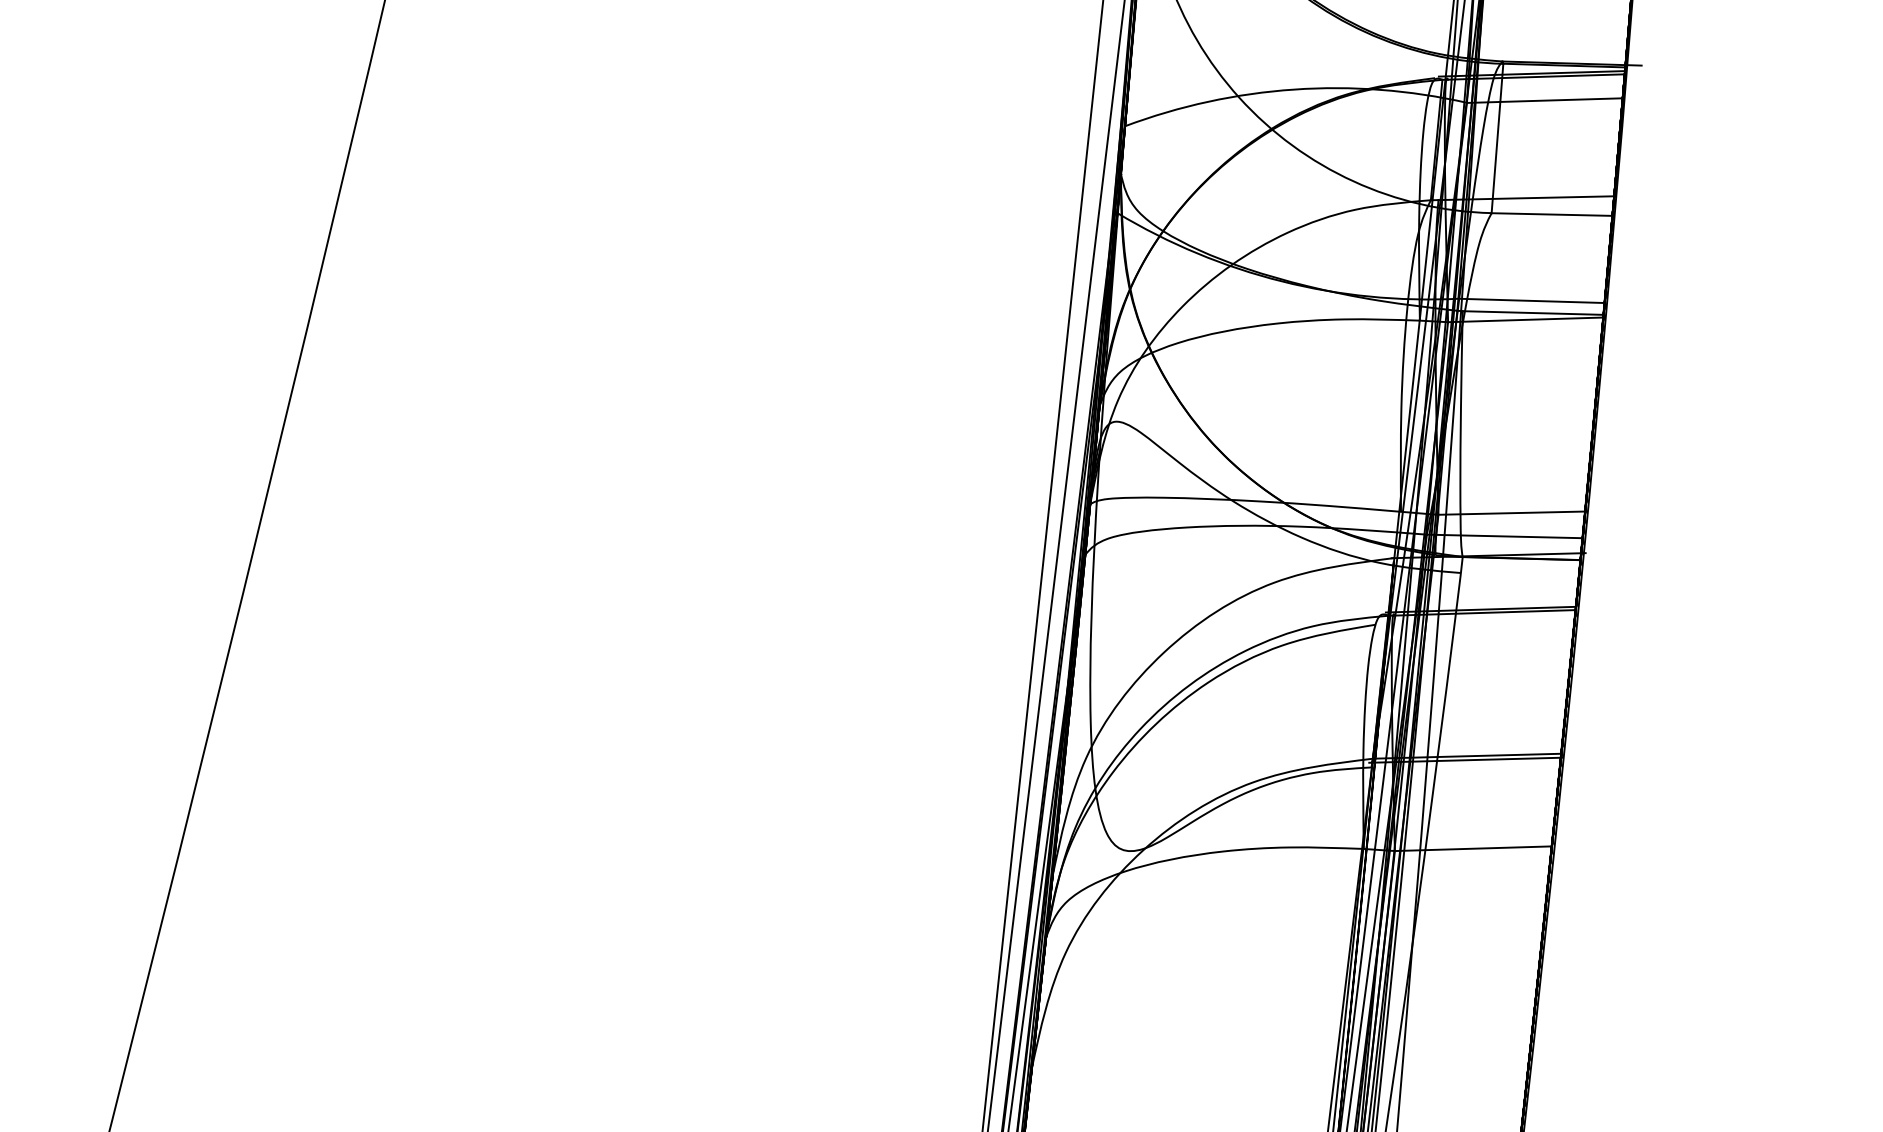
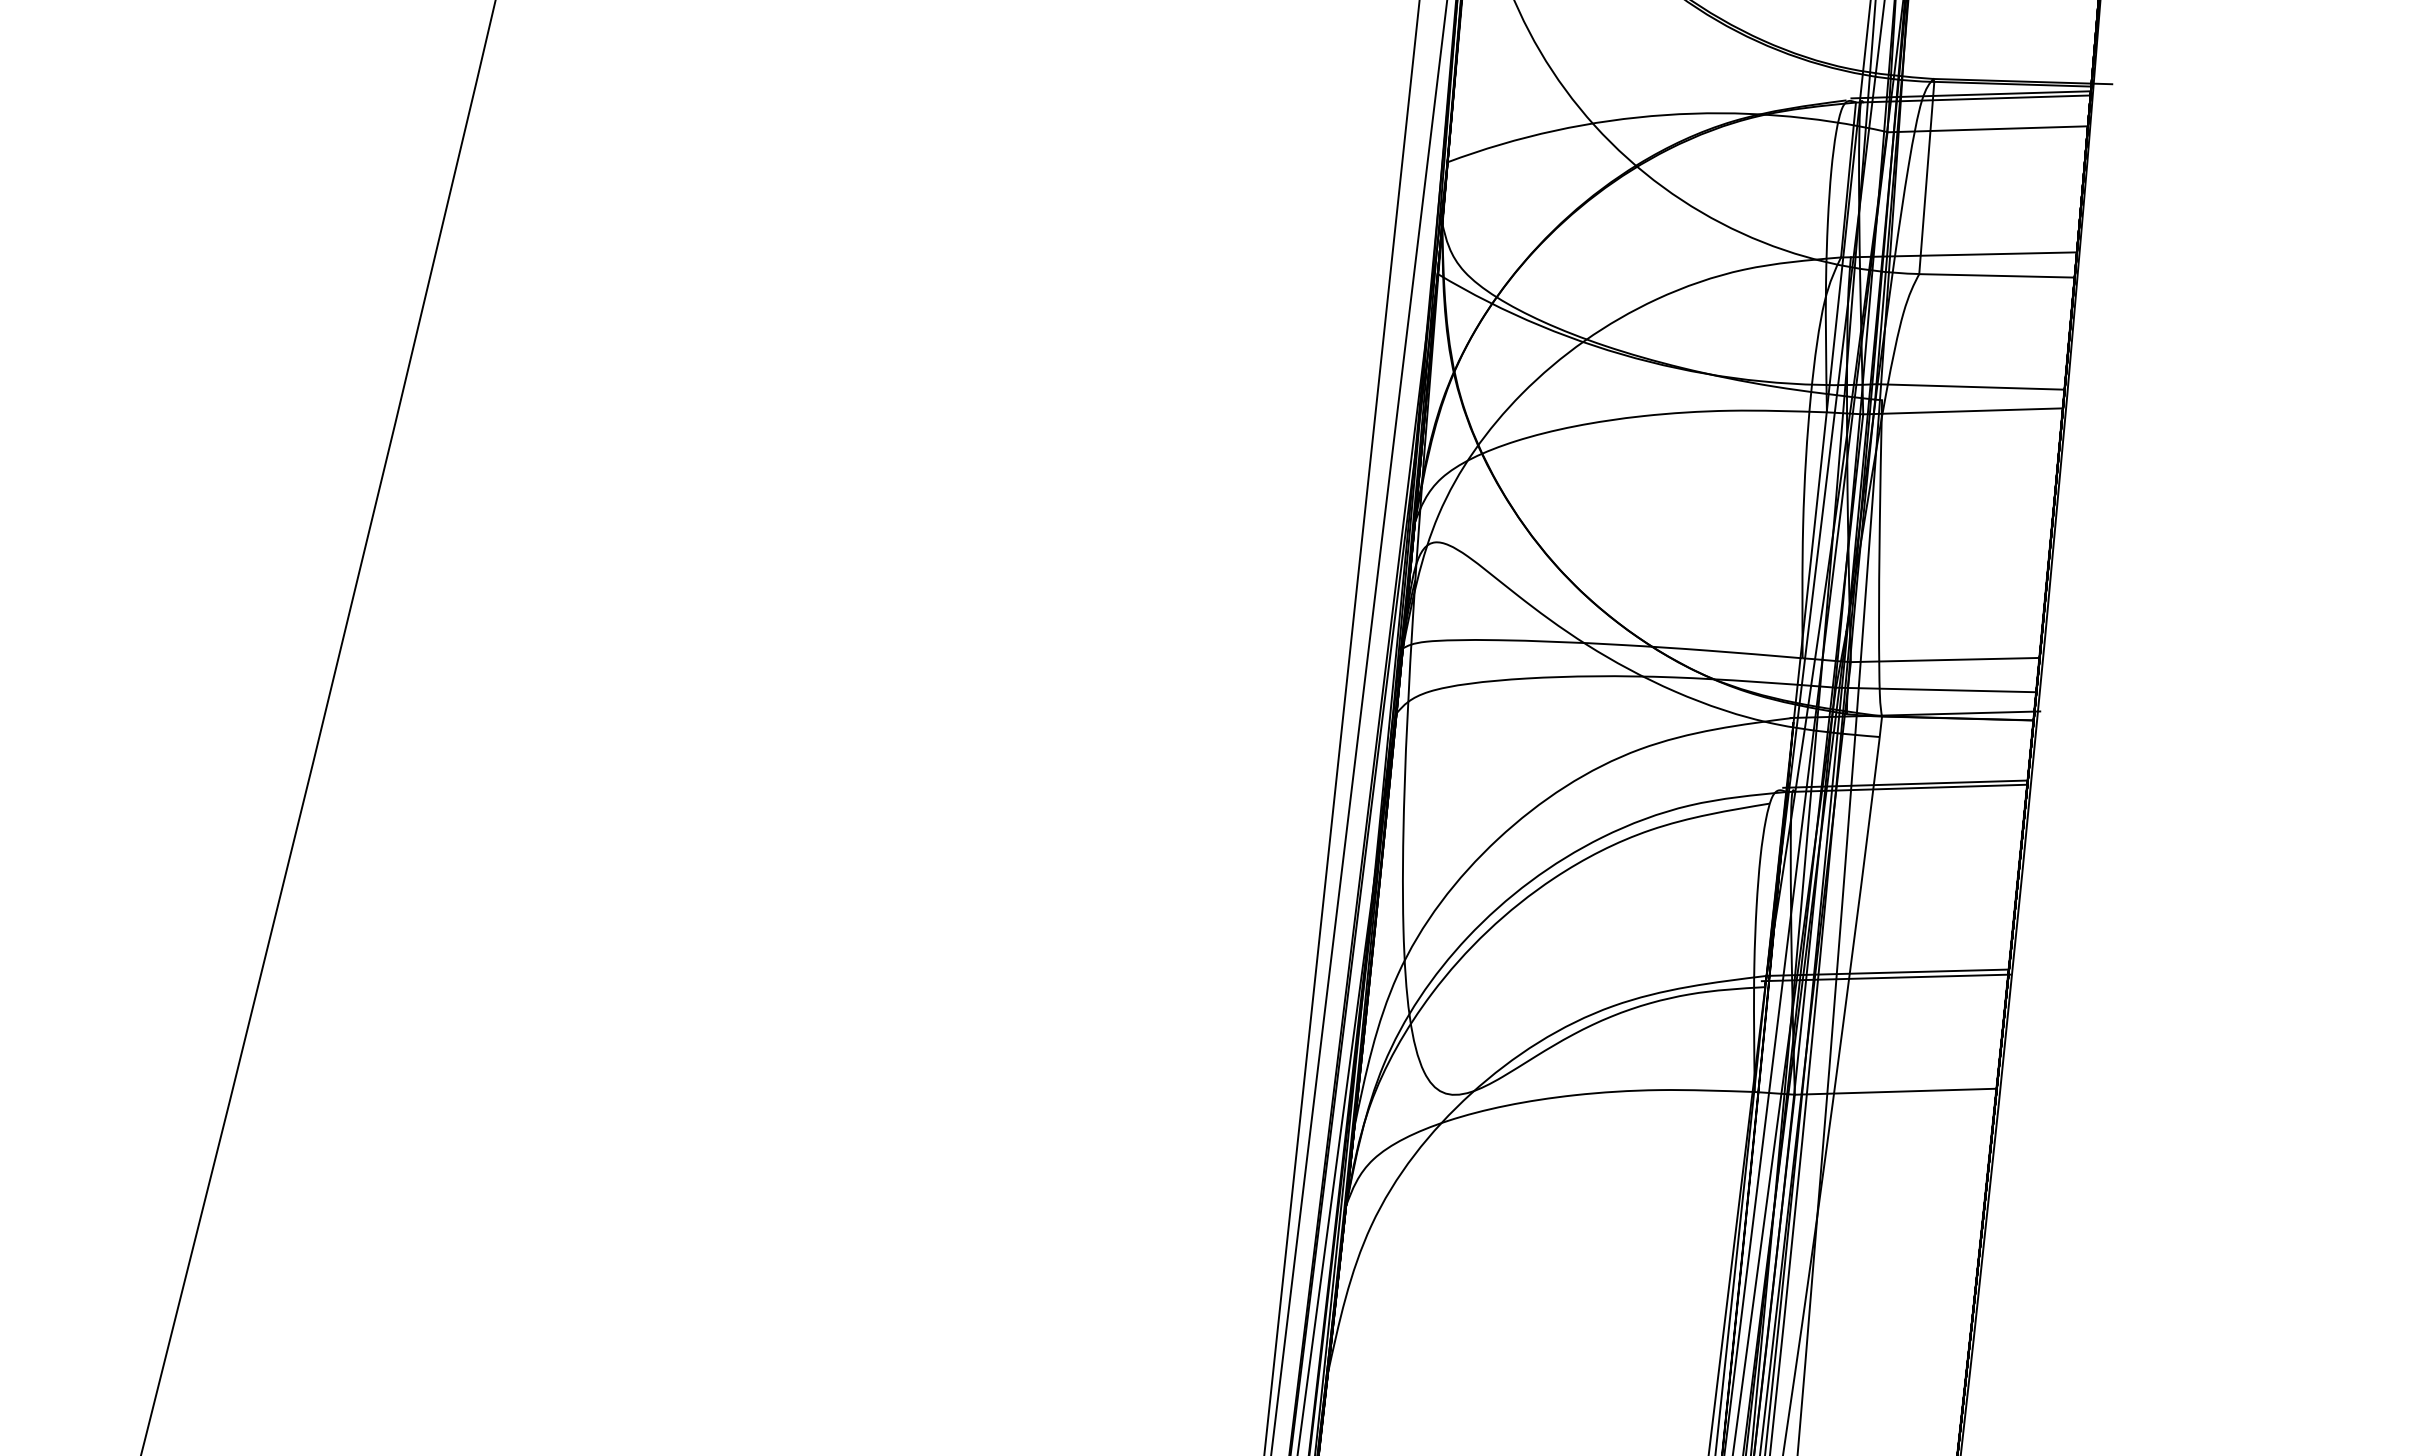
line: (1533, 312) -> (1972, 402), removed

